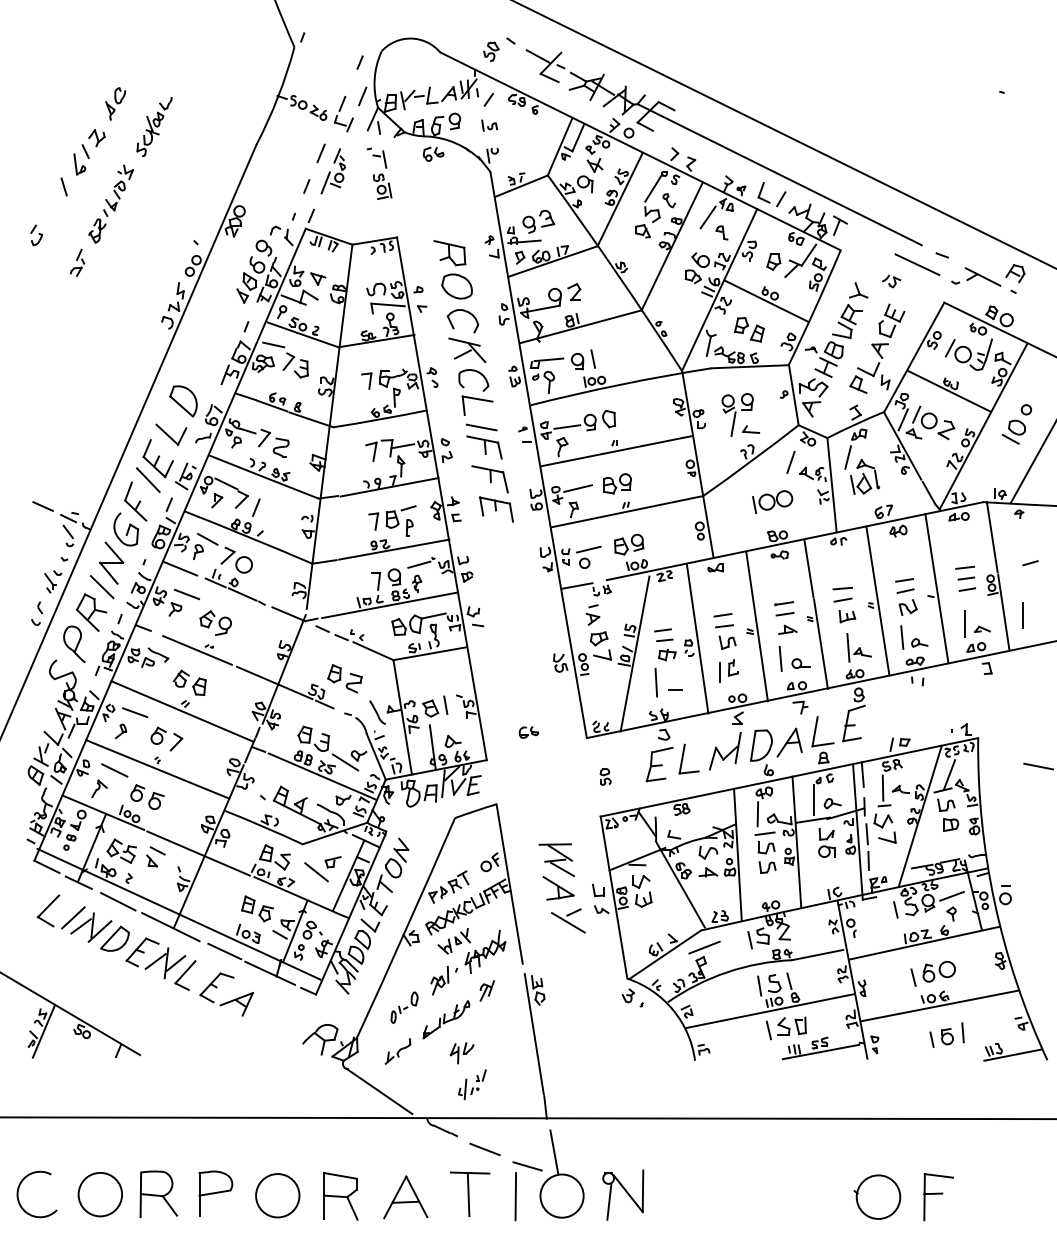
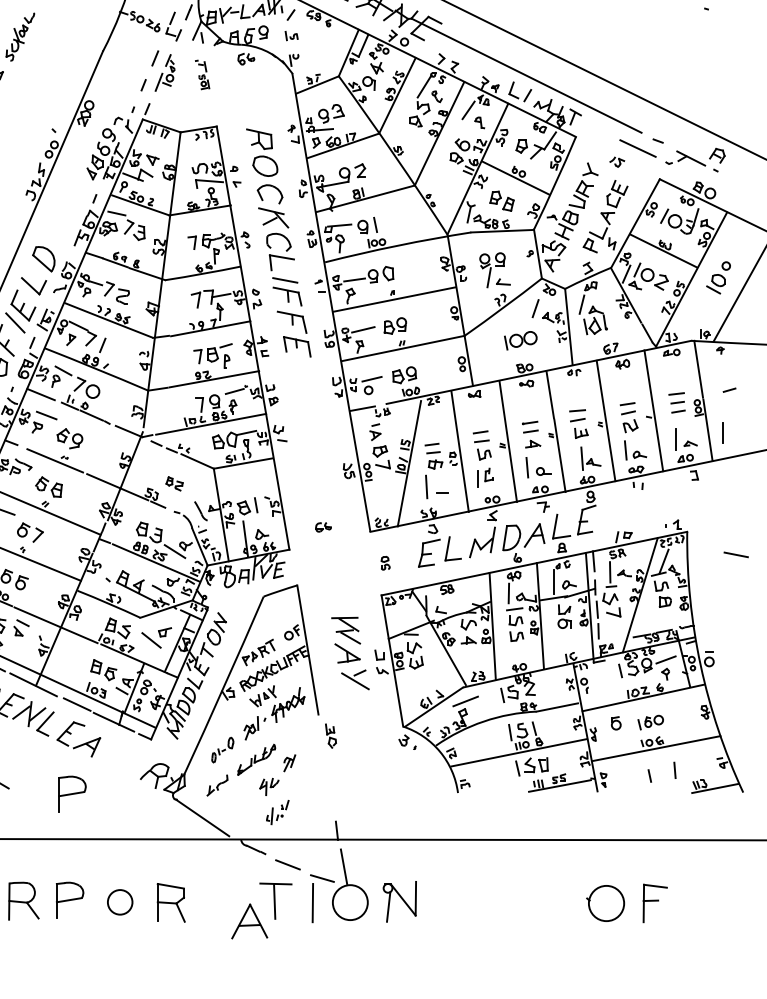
part: (379, 173) -> (202, 74), size x0.7
part: (344, 678) -> (174, 483), size x0.6
part: (932, 973) -> (650, 722), size x0.7
part: (486, 990) -> (289, 762), moved
line: (533, 1034) -> (327, 771), removed
part: (947, 1036) -> (616, 723), moved
part: (218, 1062) -> (72, 794), added
circle: (277, 1195) -> (119, 902), size x0.7
part: (405, 1197) -> (249, 921), moved

